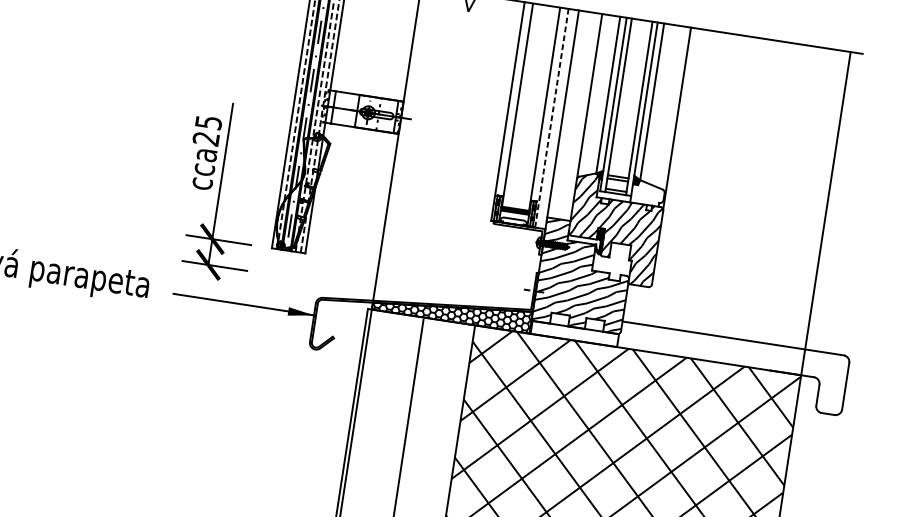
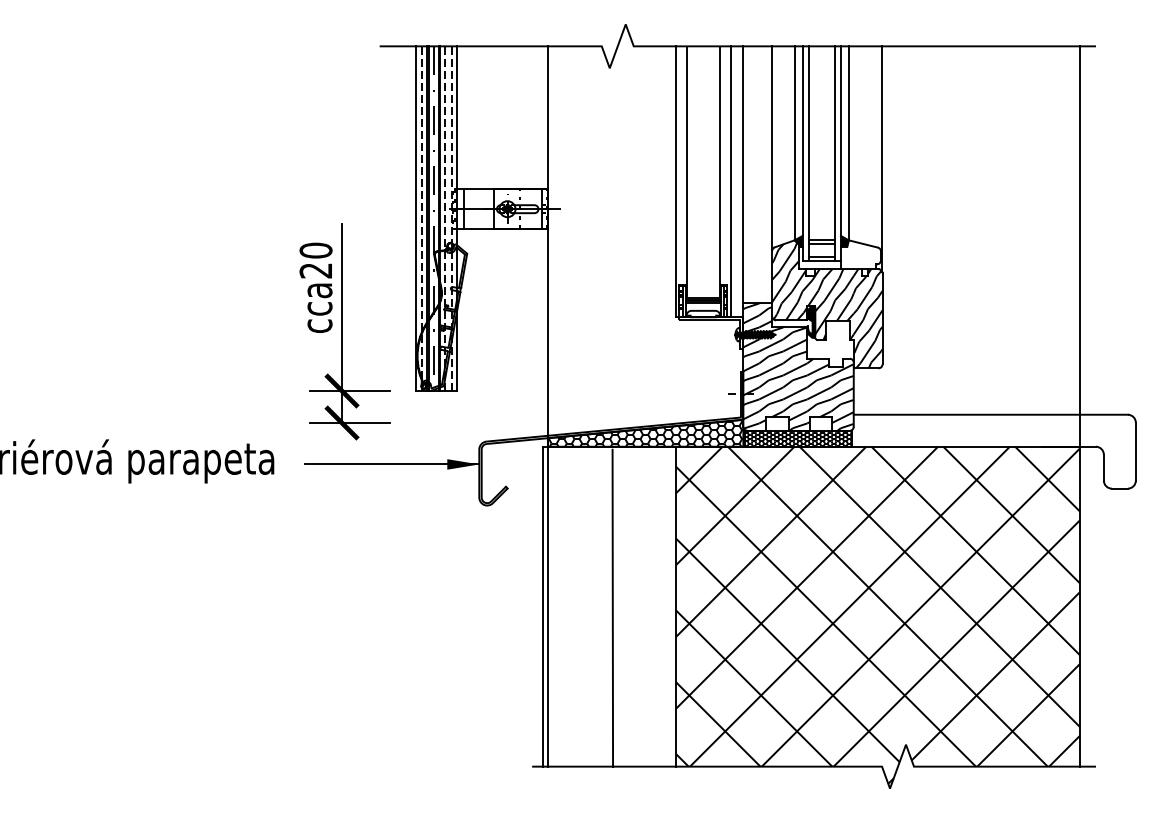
line: (551, 117) -> (730, 181), dashed -> solid
text: (208, 122) -> (315, 250), cca25 -> cca20
hatch: (574, 333) -> (797, 438), added

